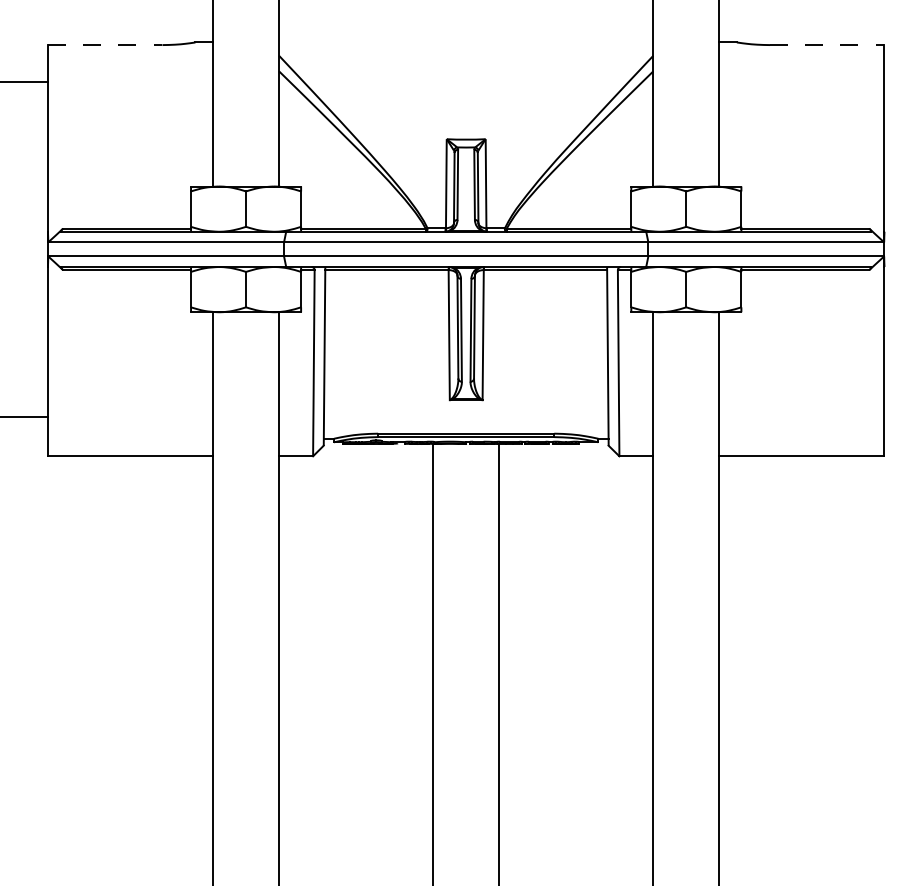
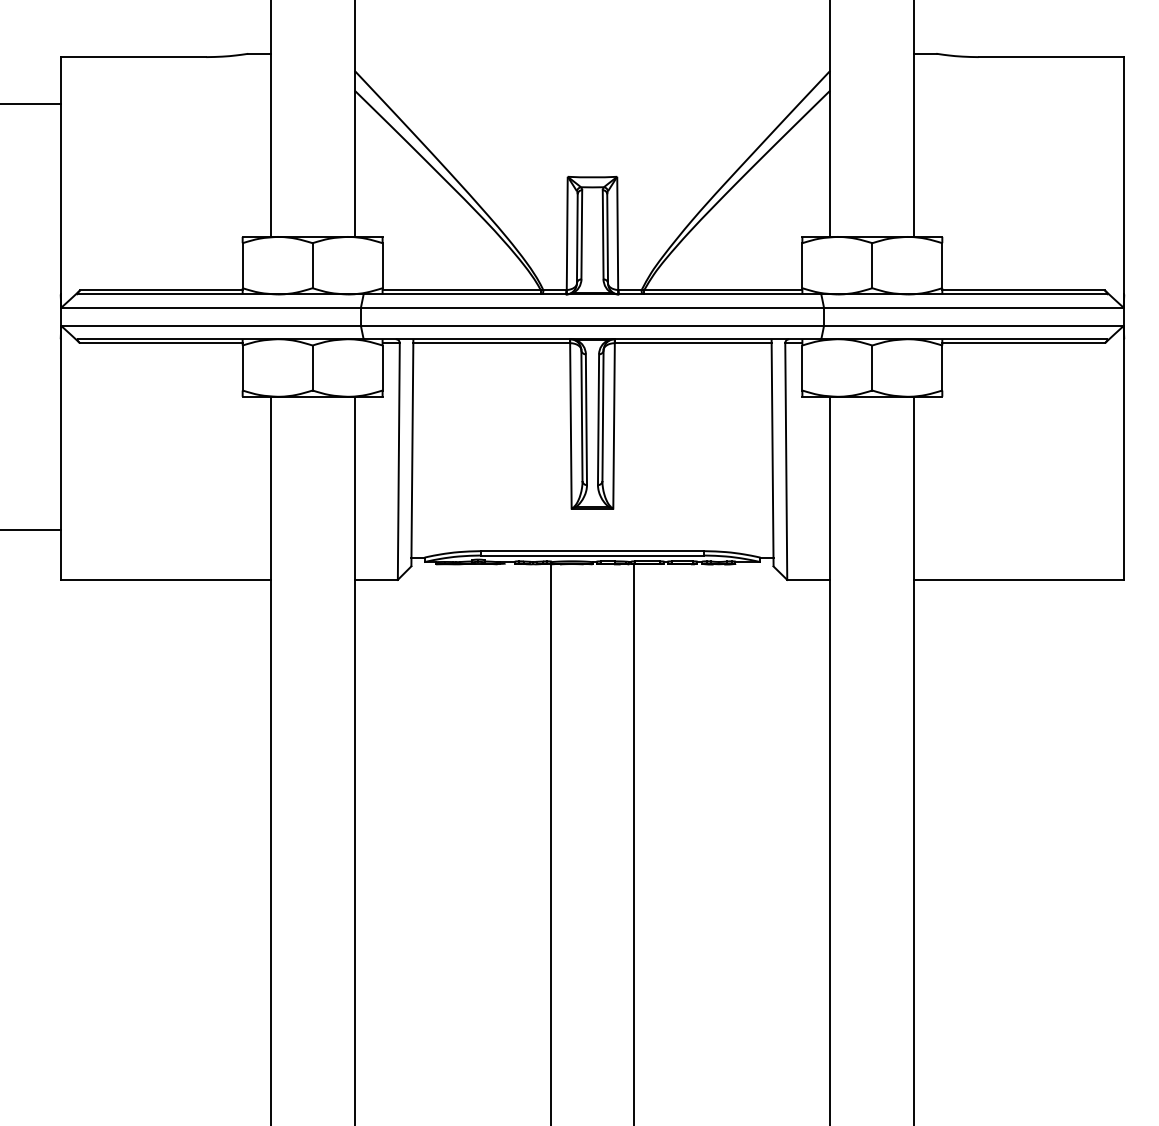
line: (105, 45) -> (133, 57), dashed -> solid
line: (827, 45) -> (1051, 57), dashed -> solid

